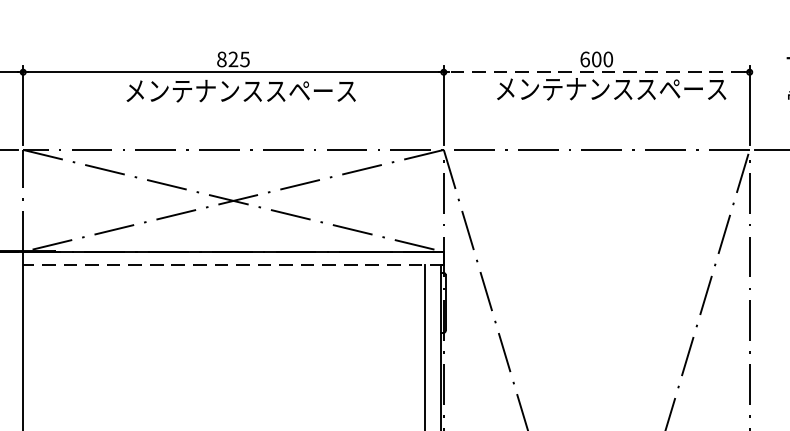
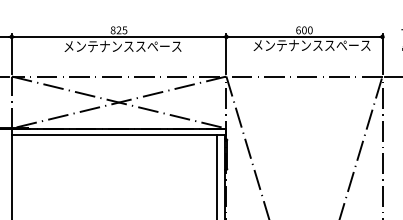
line: (594, 71) -> (303, 36), dashed -> solid
line: (232, 265) -> (118, 135), dashed -> solid

